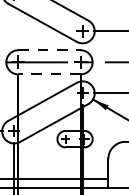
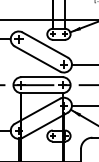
line: (50, 50) -> (42, 77), dashed -> solid
line: (50, 74) -> (42, 93), dashed -> solid

